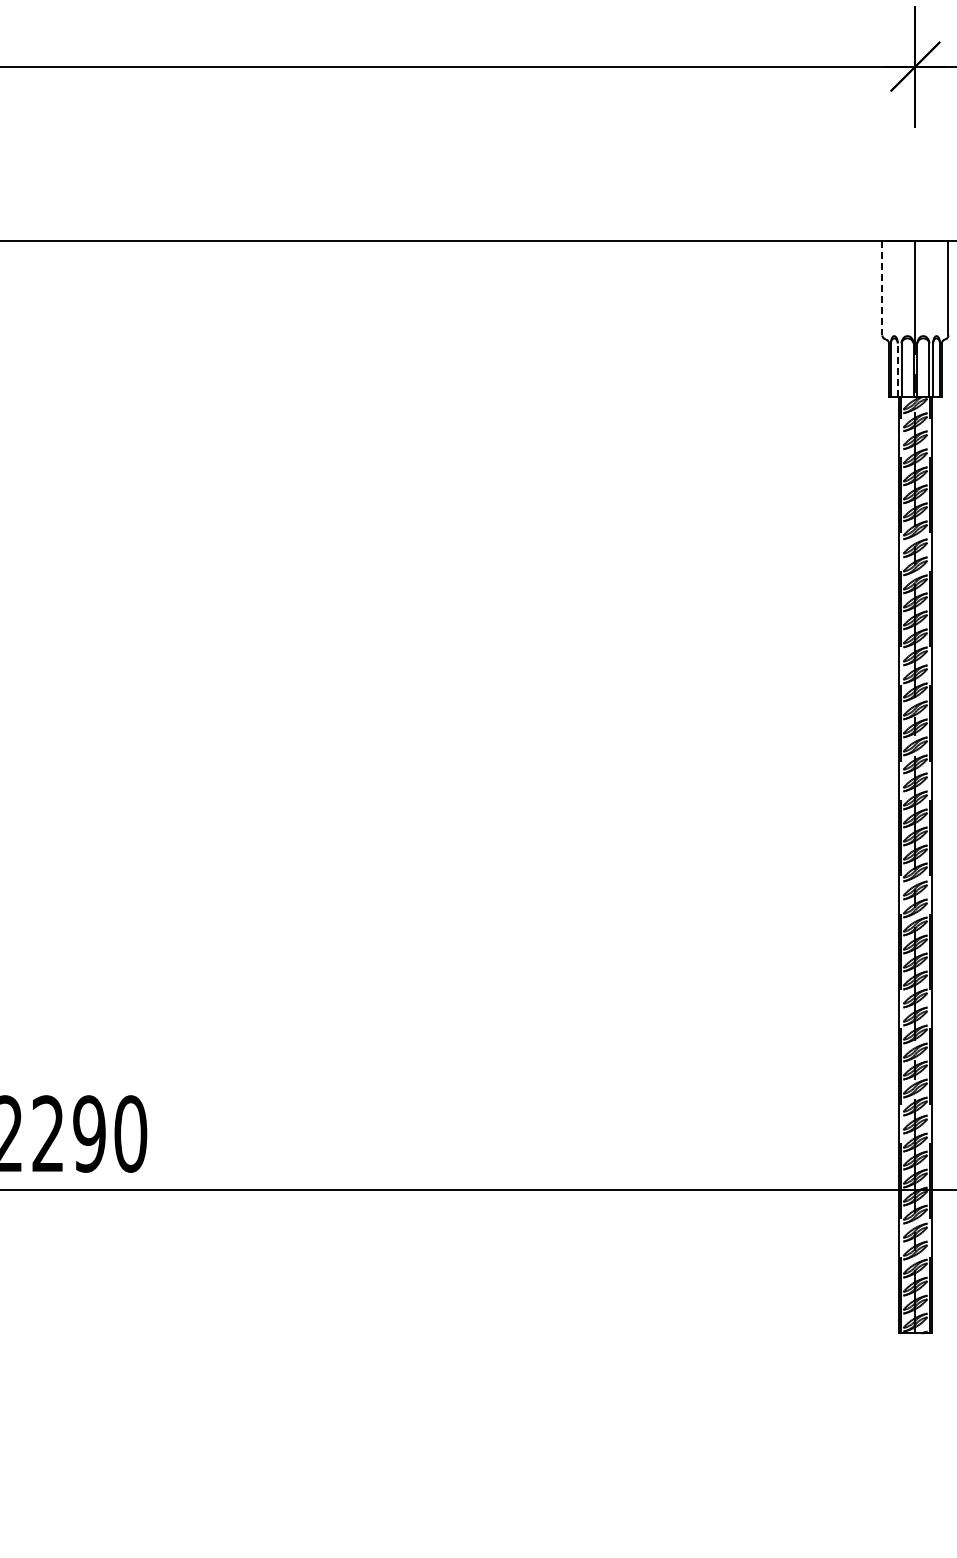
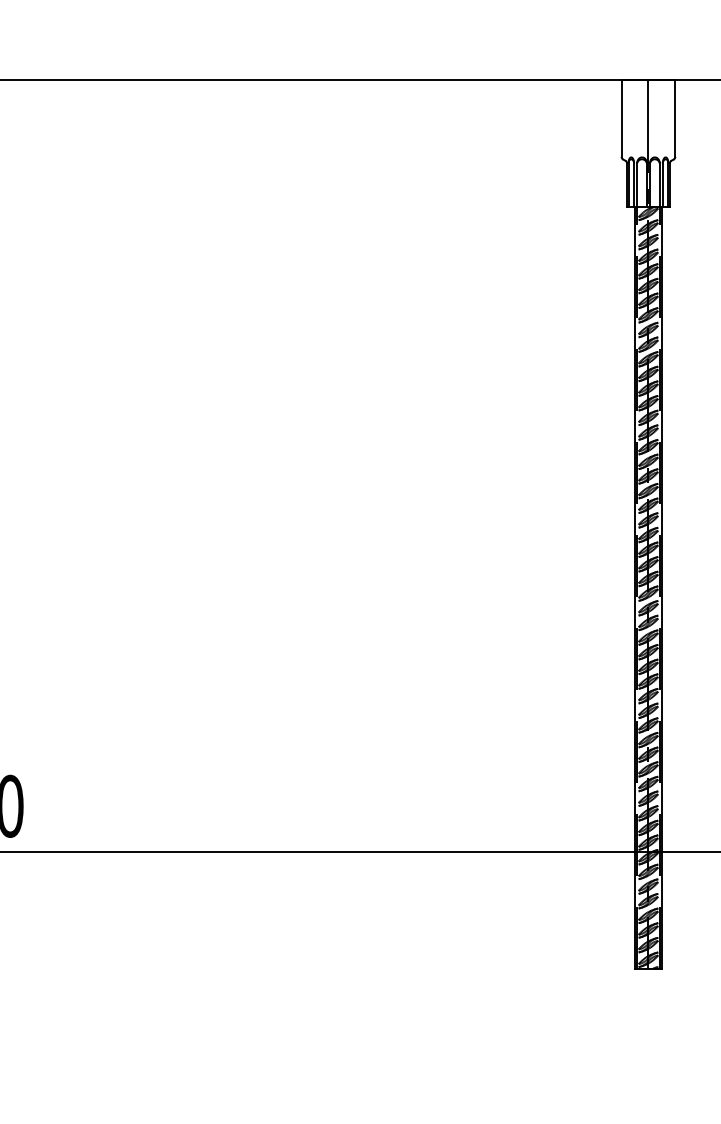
line: (882, 288) -> (621, 118), dashed -> solid
line: (897, 370) -> (633, 185), dashed -> solid

